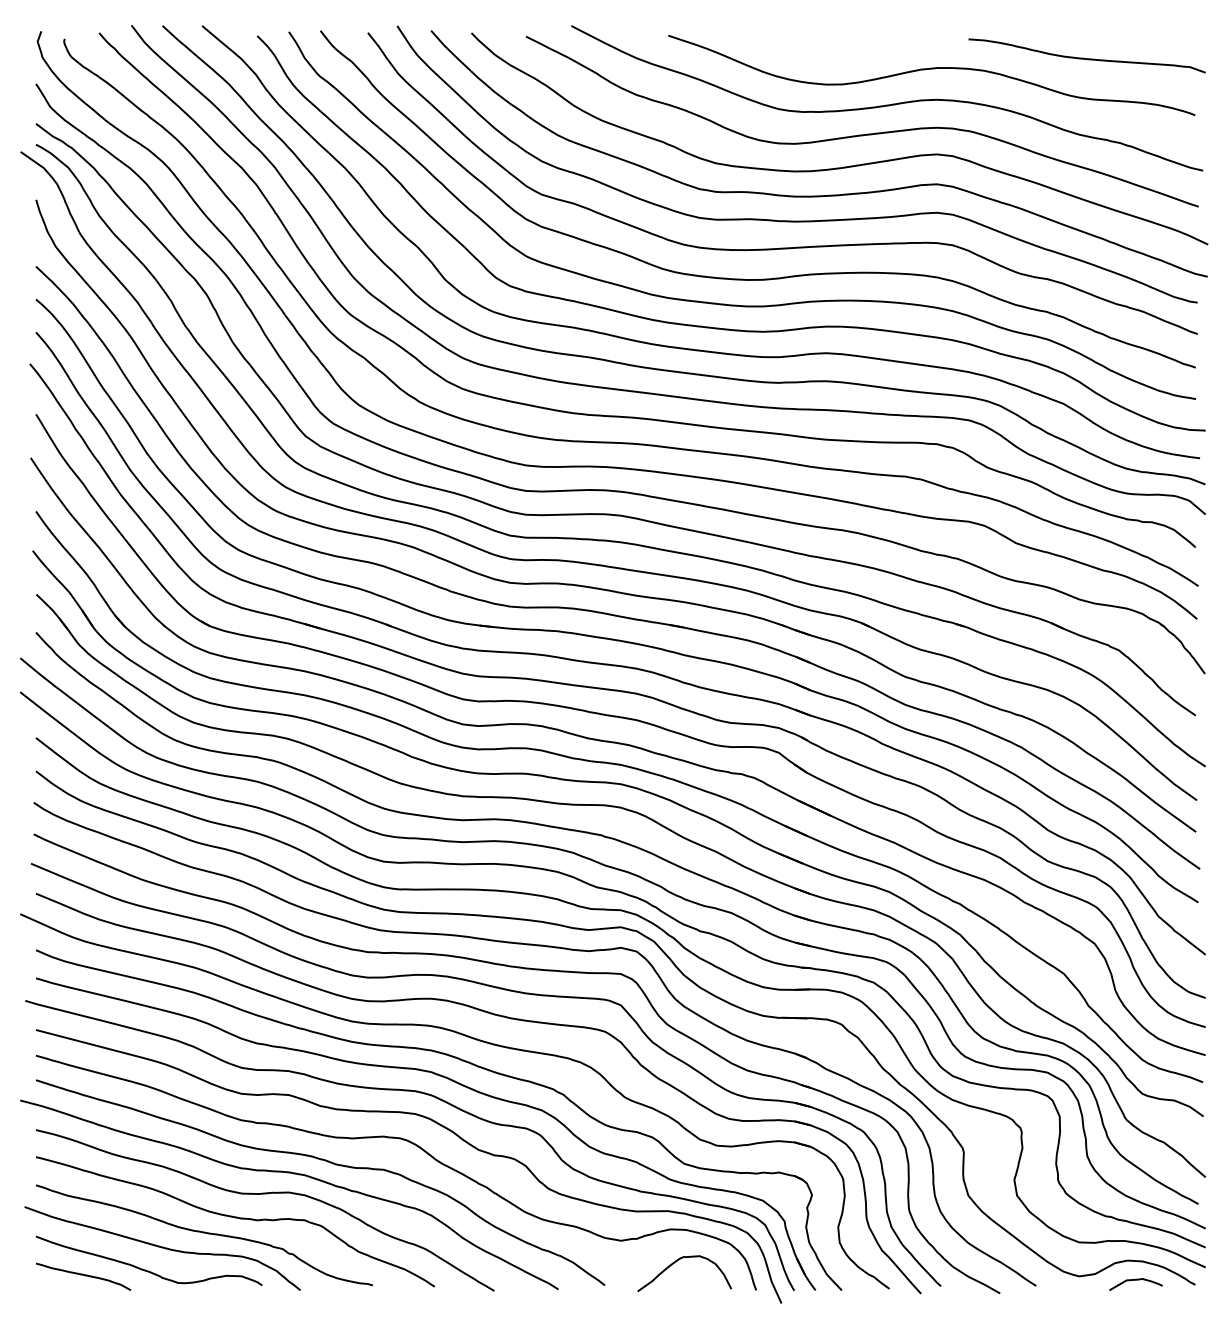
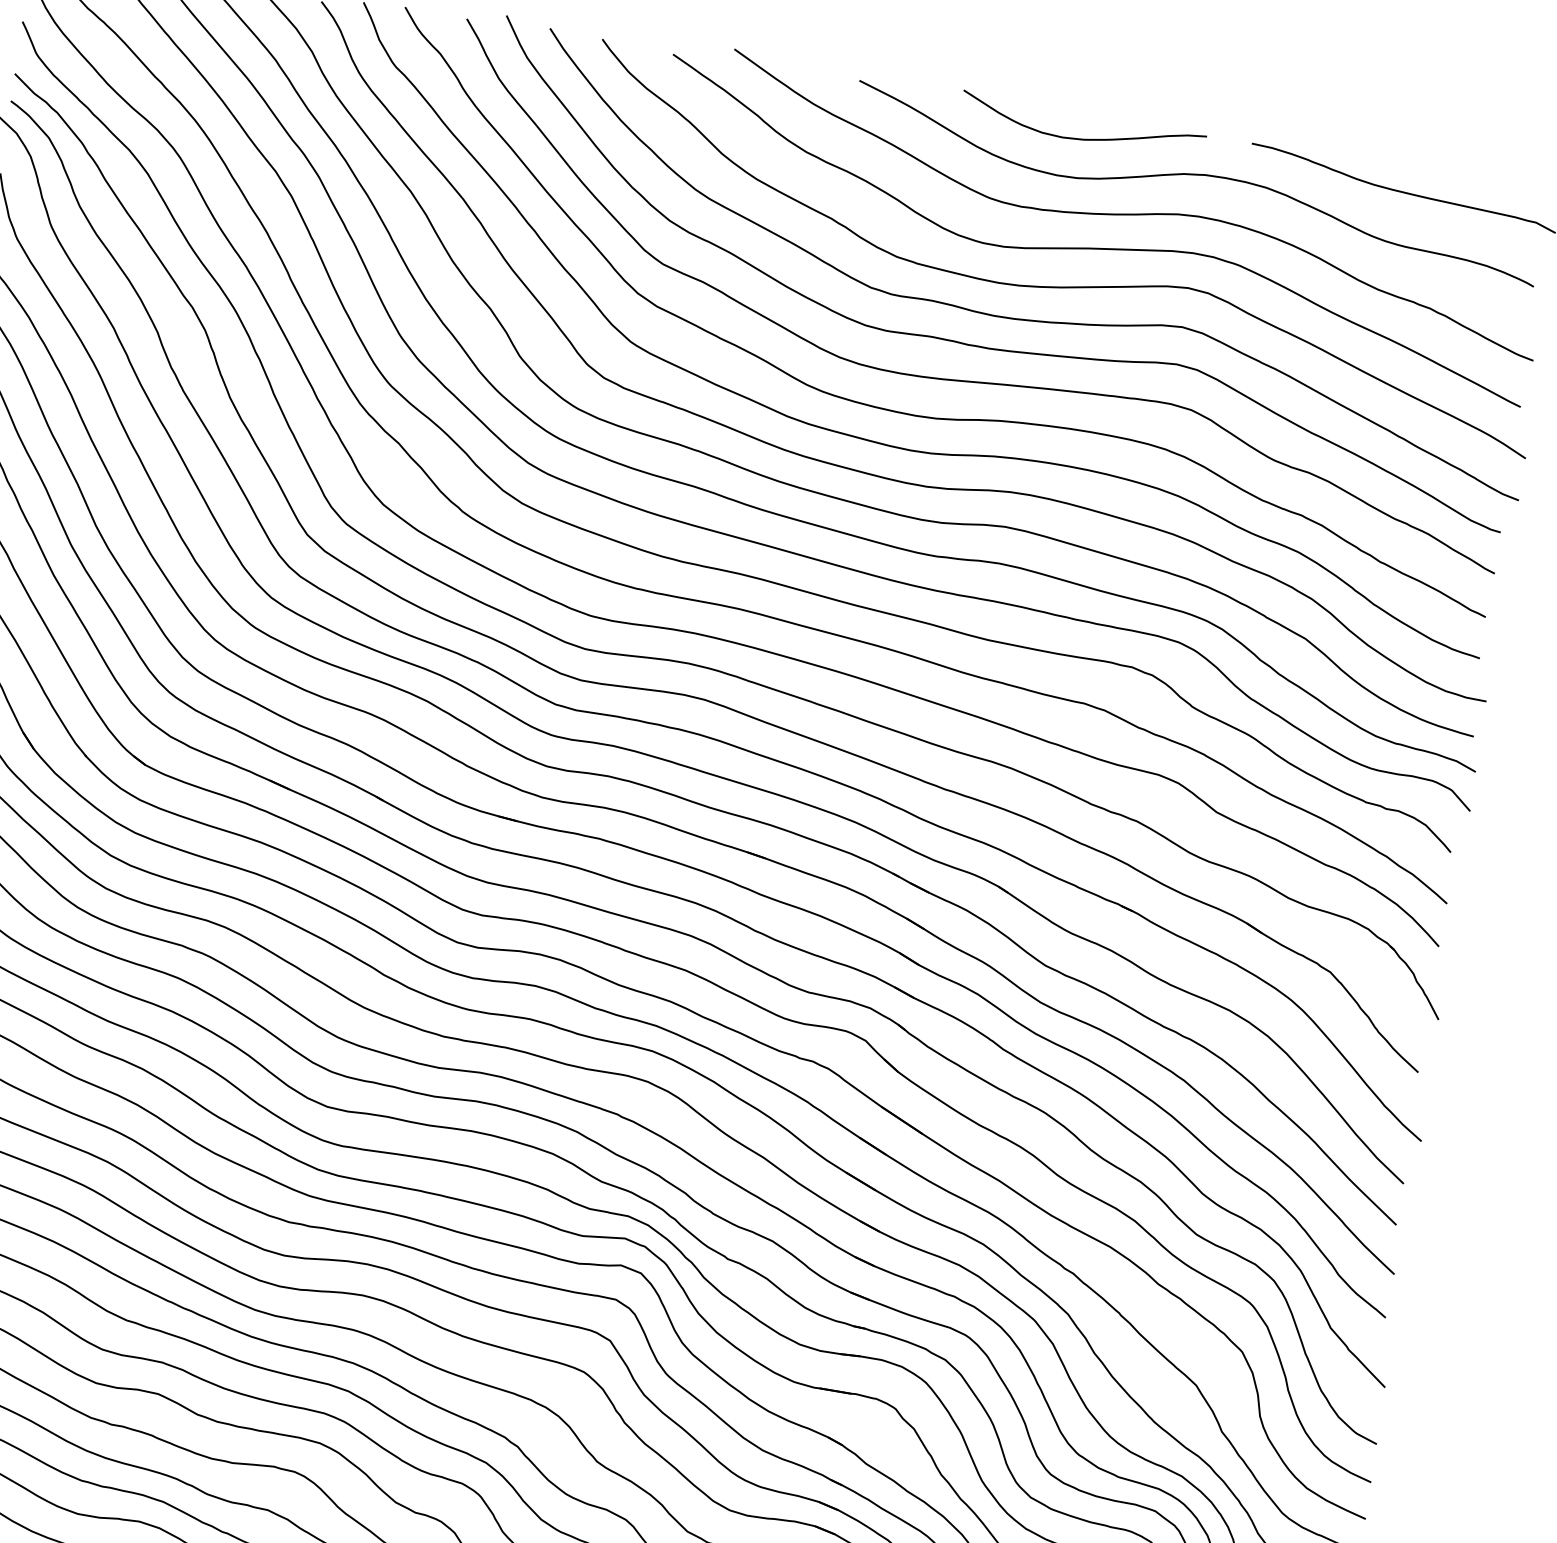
curve: (844, 53) -> (1086, 138), added

